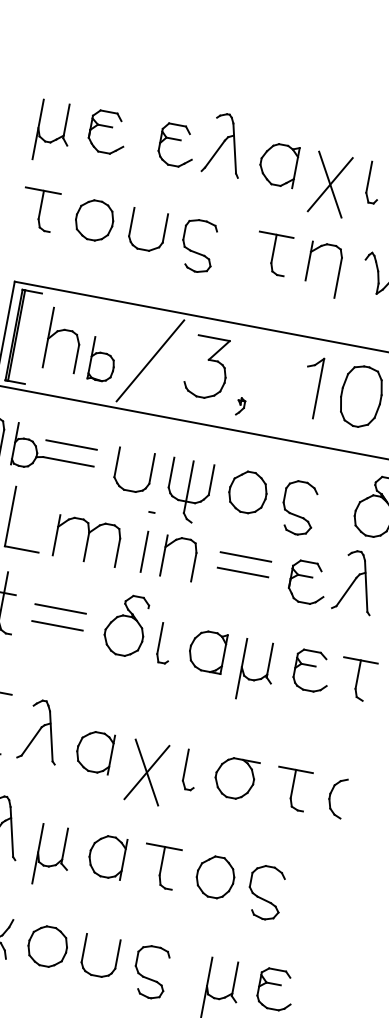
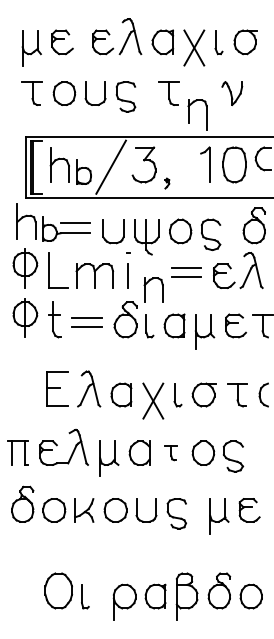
part: (309, 266) -> (189, 114), moved
part: (165, 554) -> (145, 289), moved
part: (159, 865) -> (170, 452), size x0.6

